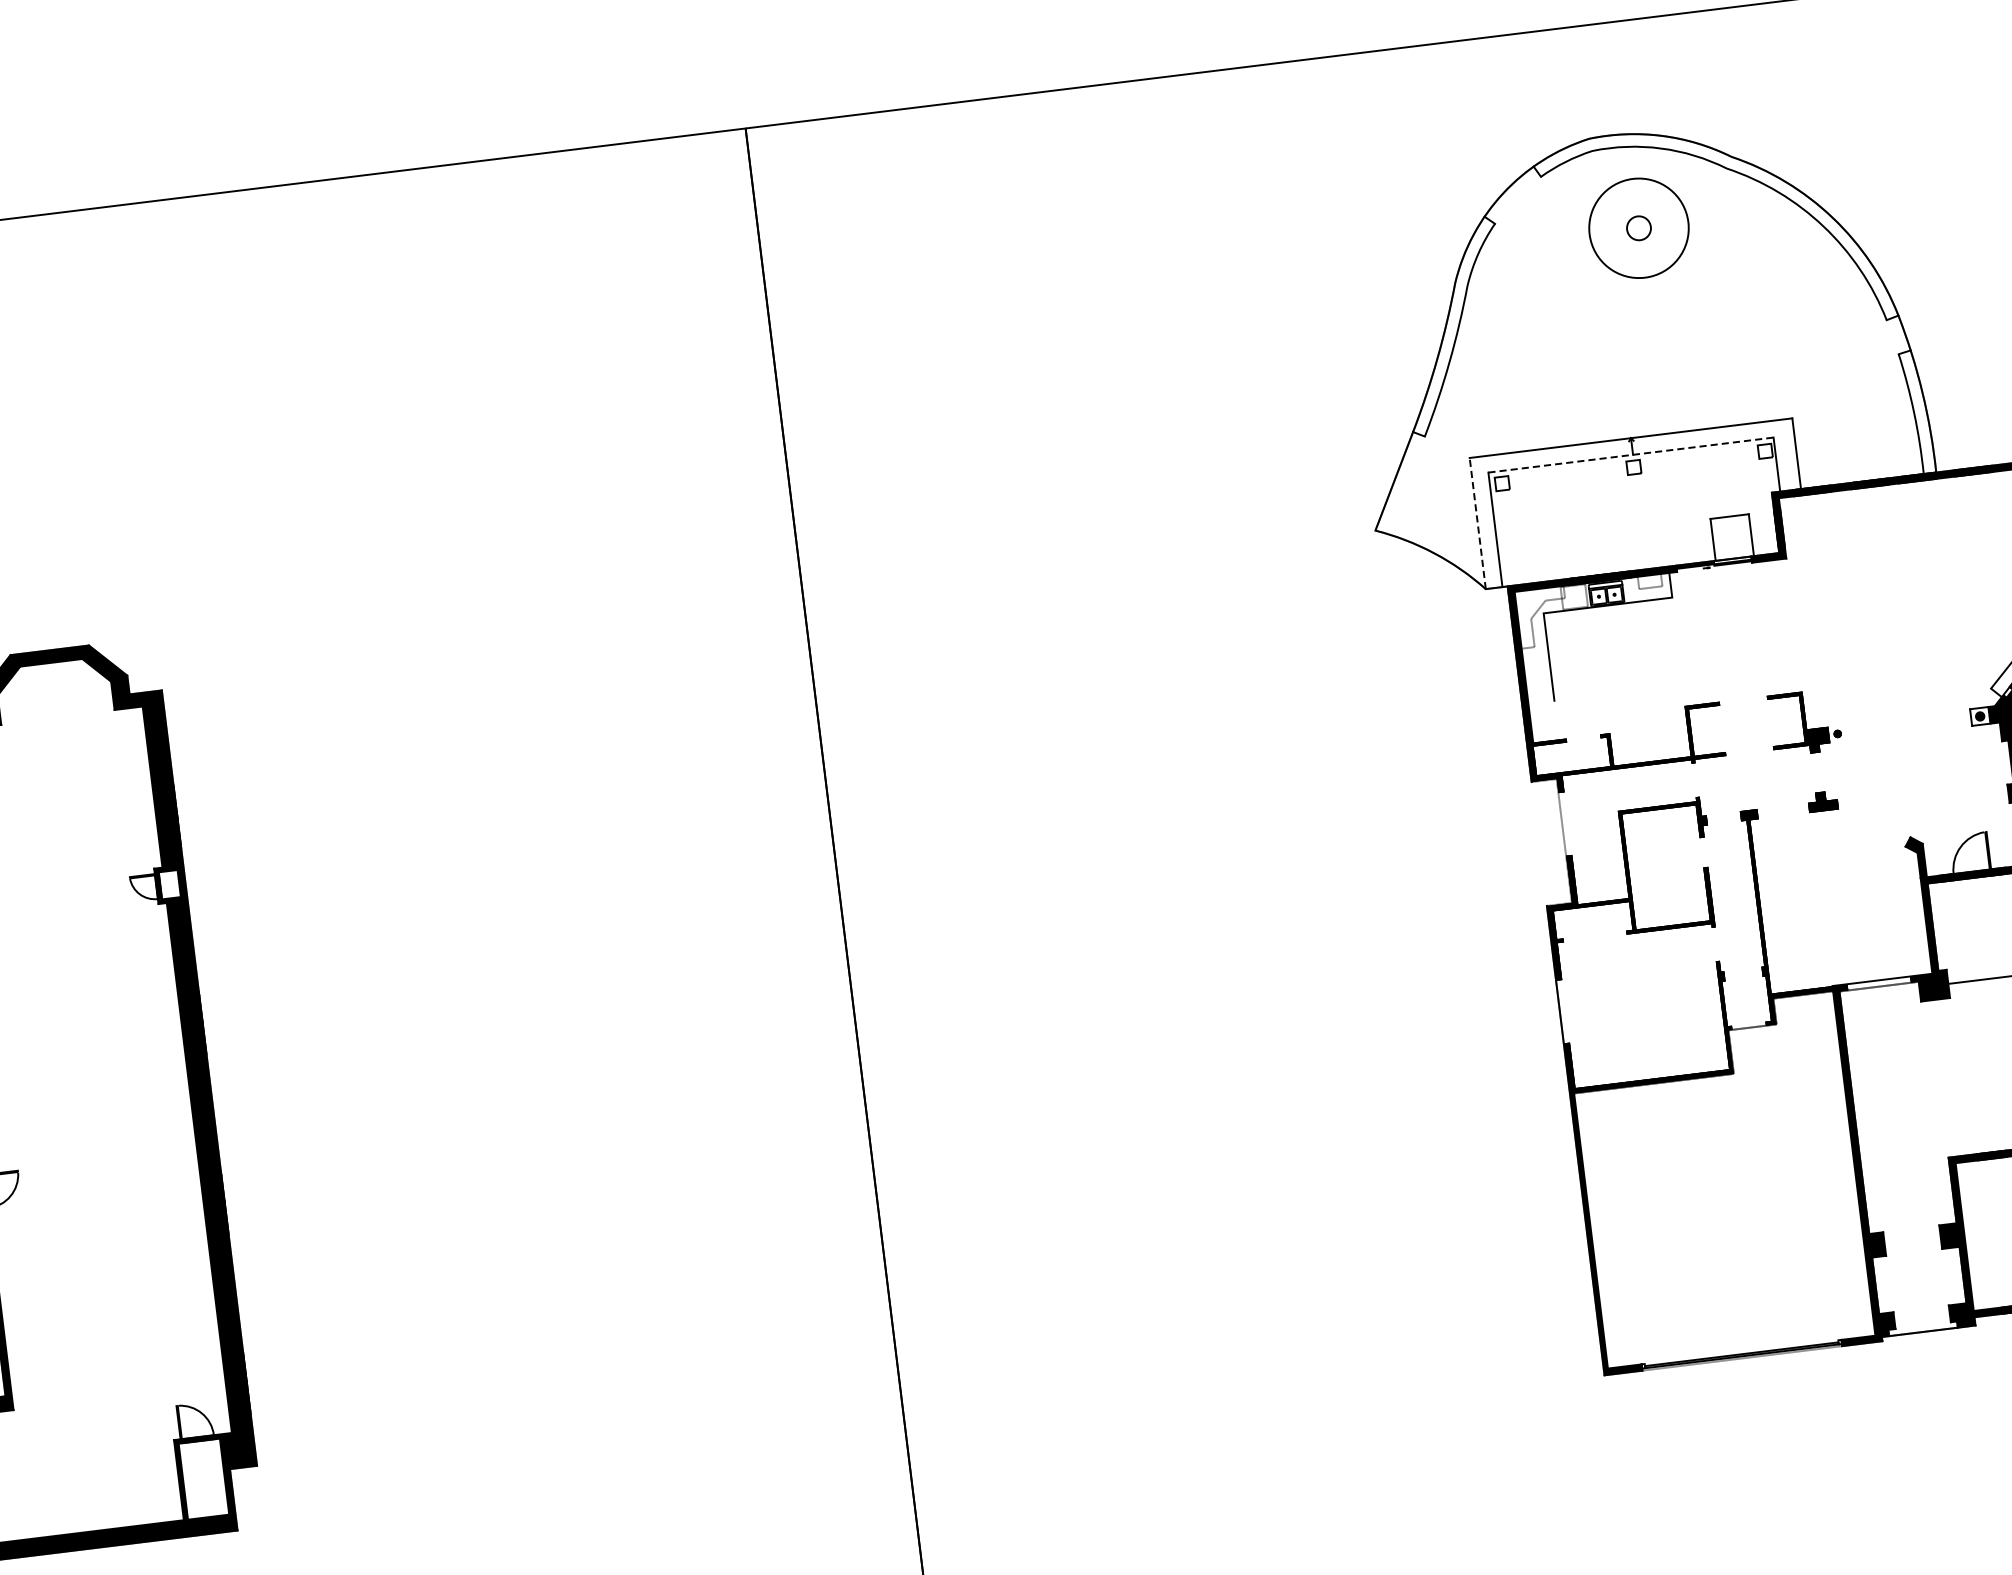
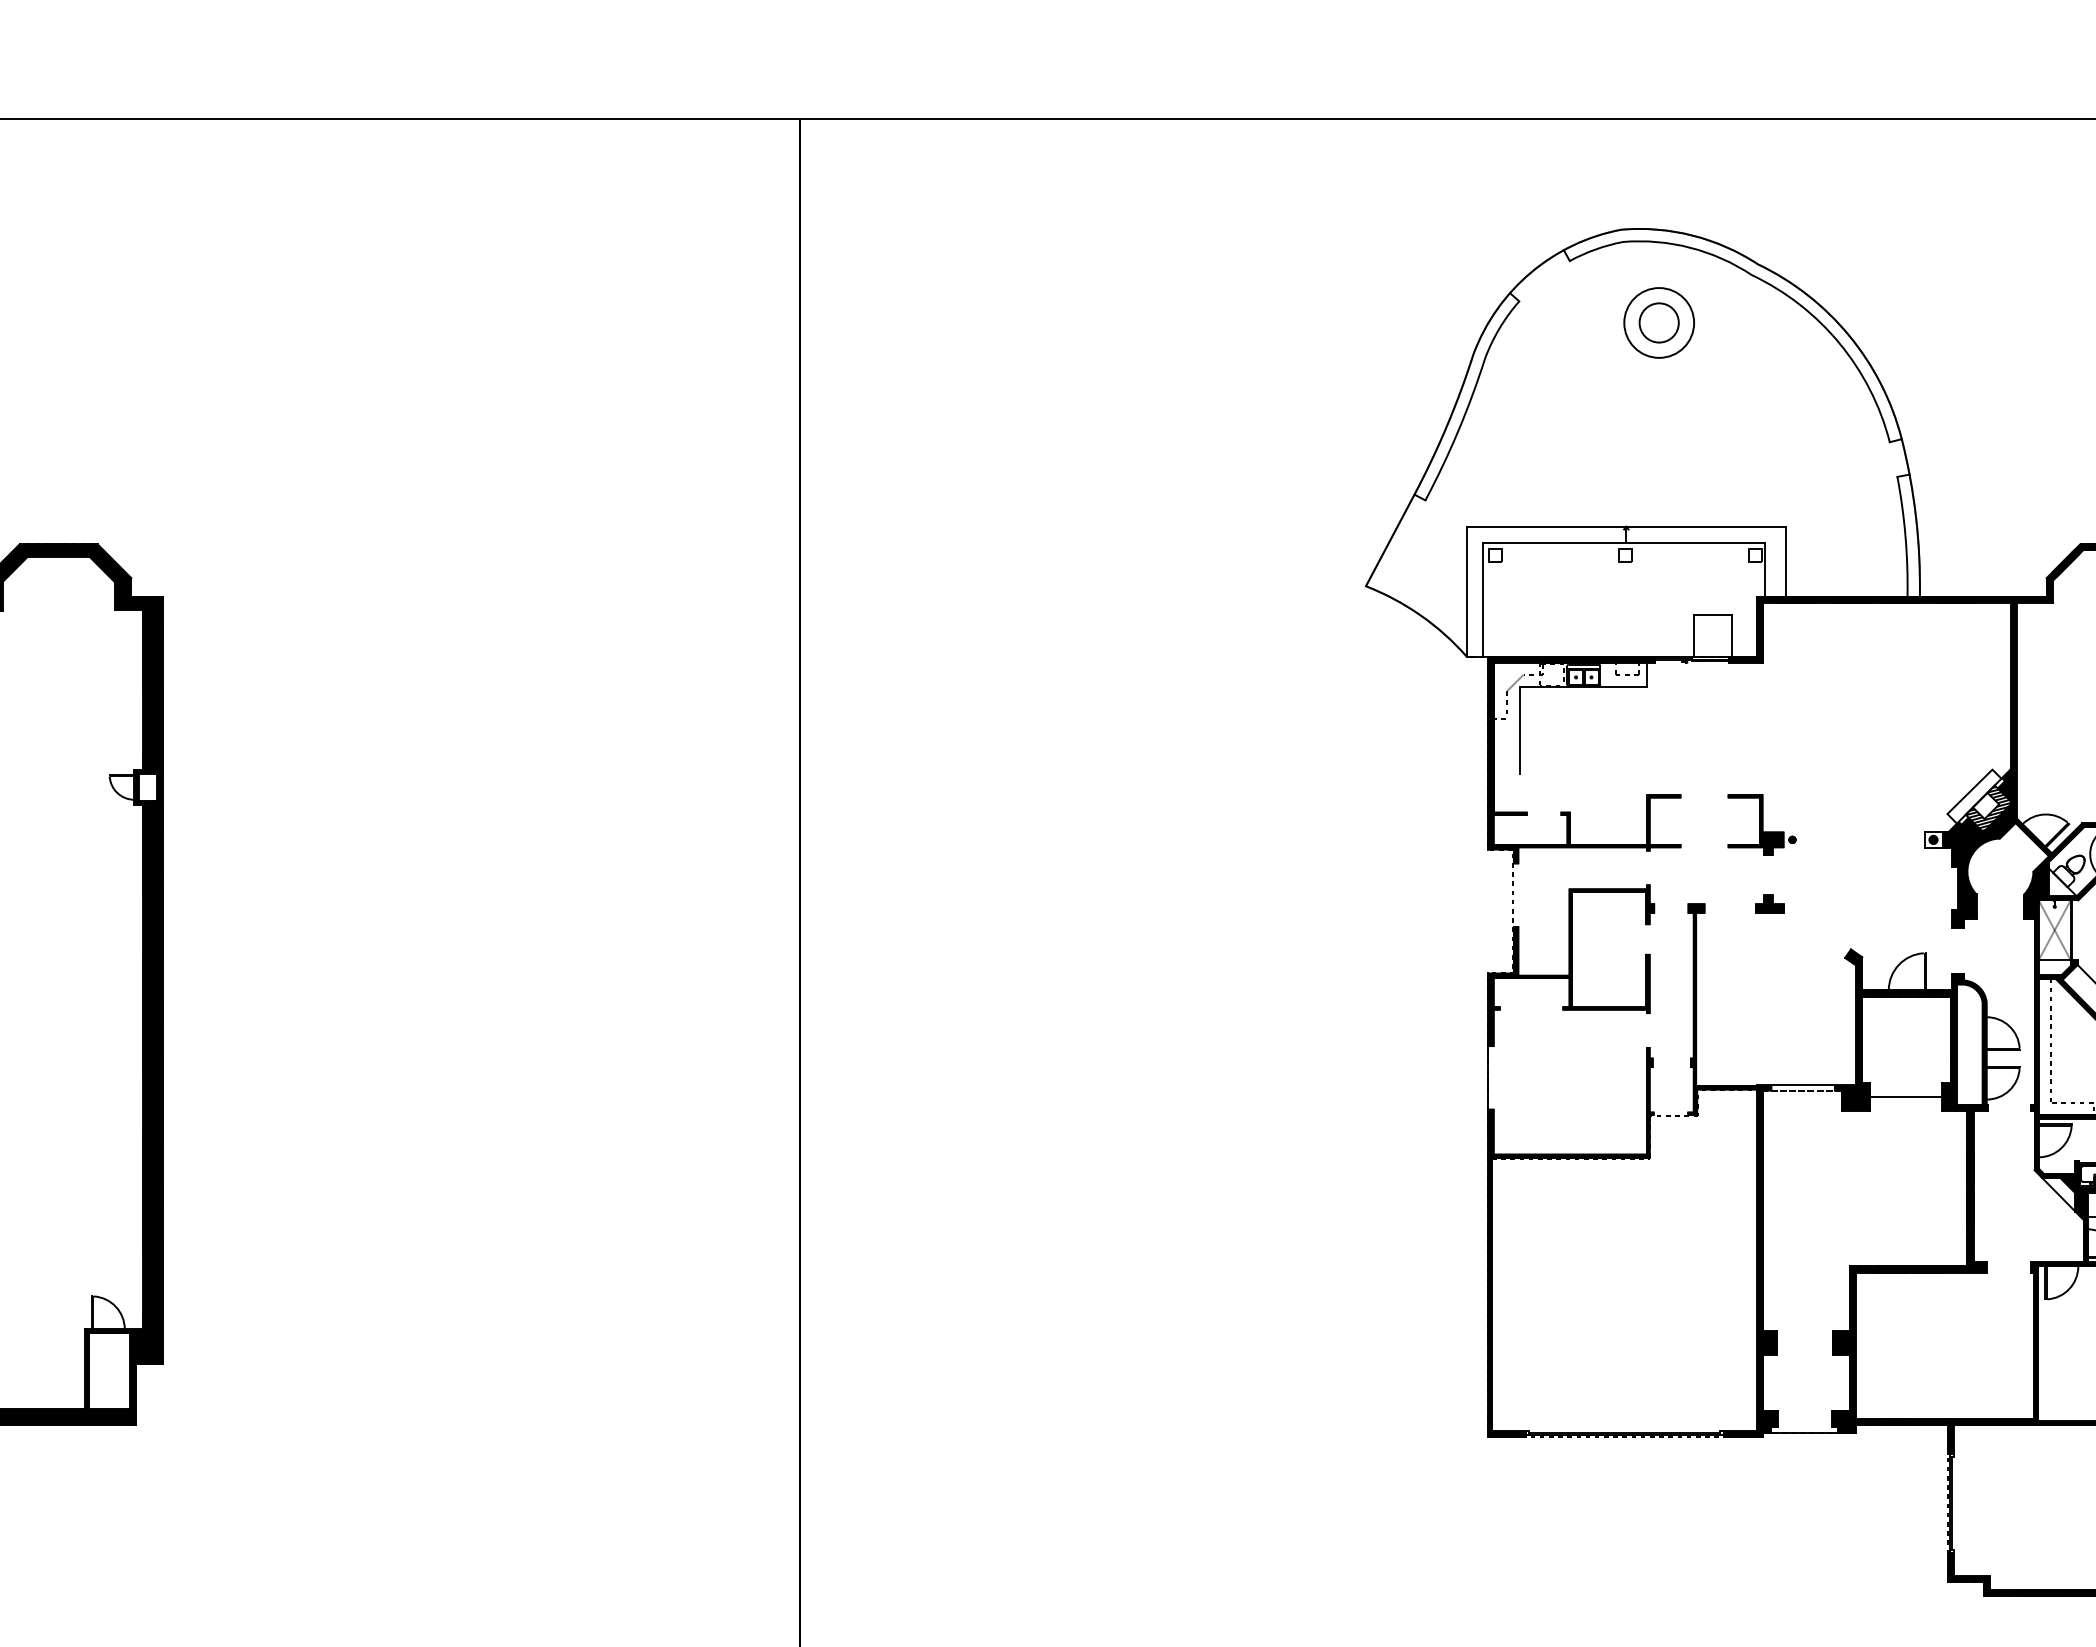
circle: (1638, 227) -> (1658, 322), size x1.67
circle: (1639, 227) -> (1659, 322), size x0.71
line: (1631, 455) -> (1624, 543), dashed -> solid
line: (1477, 523) -> (1466, 591), dashed -> solid

